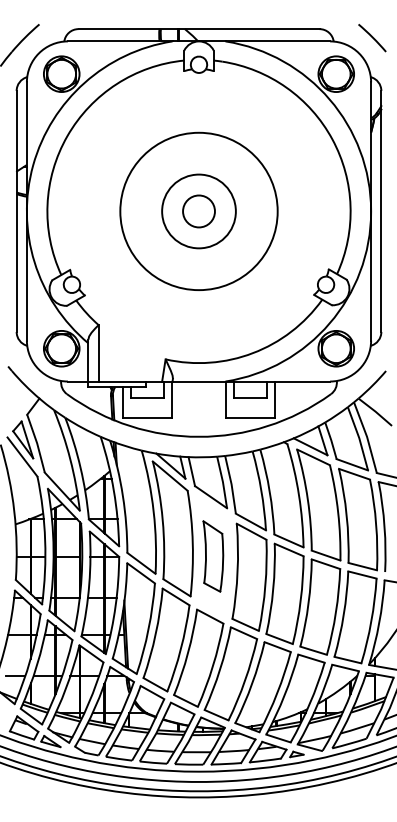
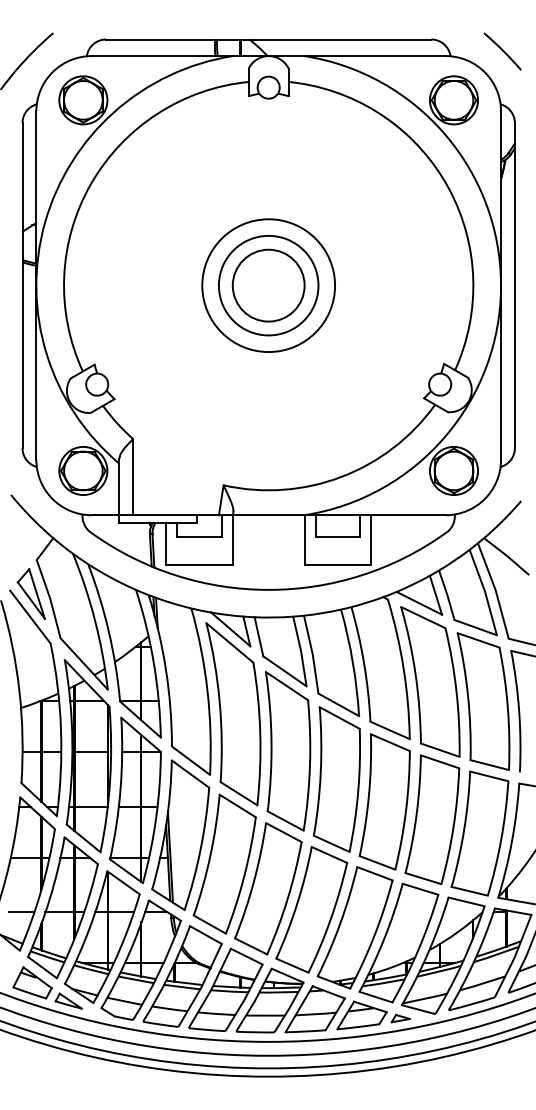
circle: (198, 211) -> (268, 285), size x0.62
circle: (198, 211) -> (268, 285), size x1.67
part: (212, 556) -> (287, 751), size x1.67

